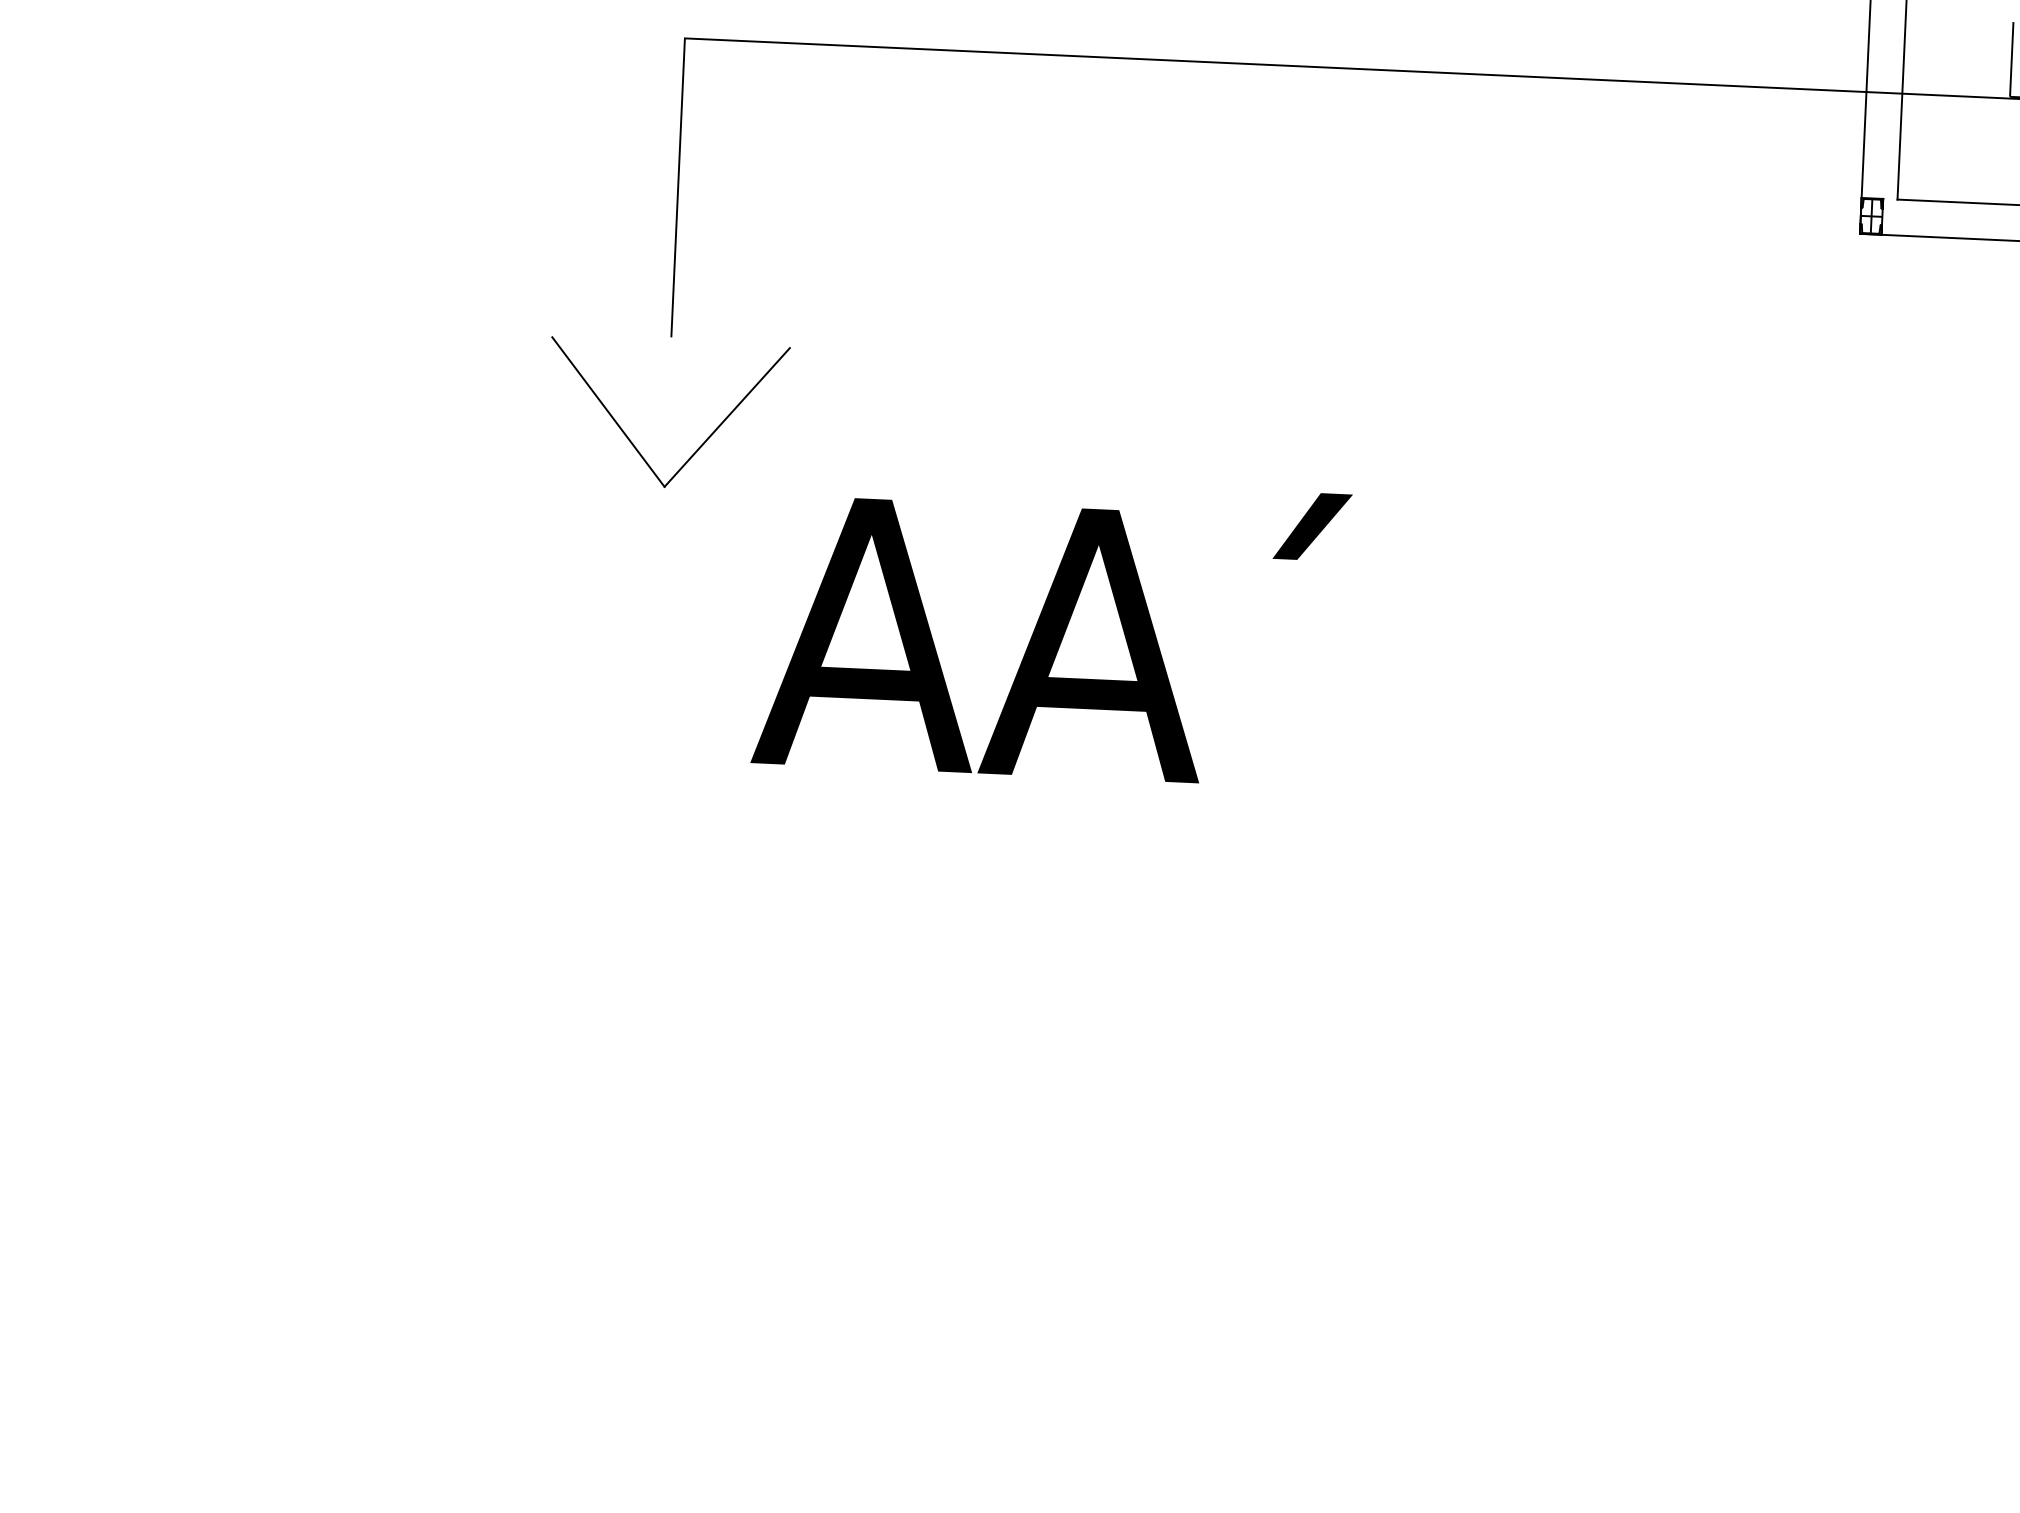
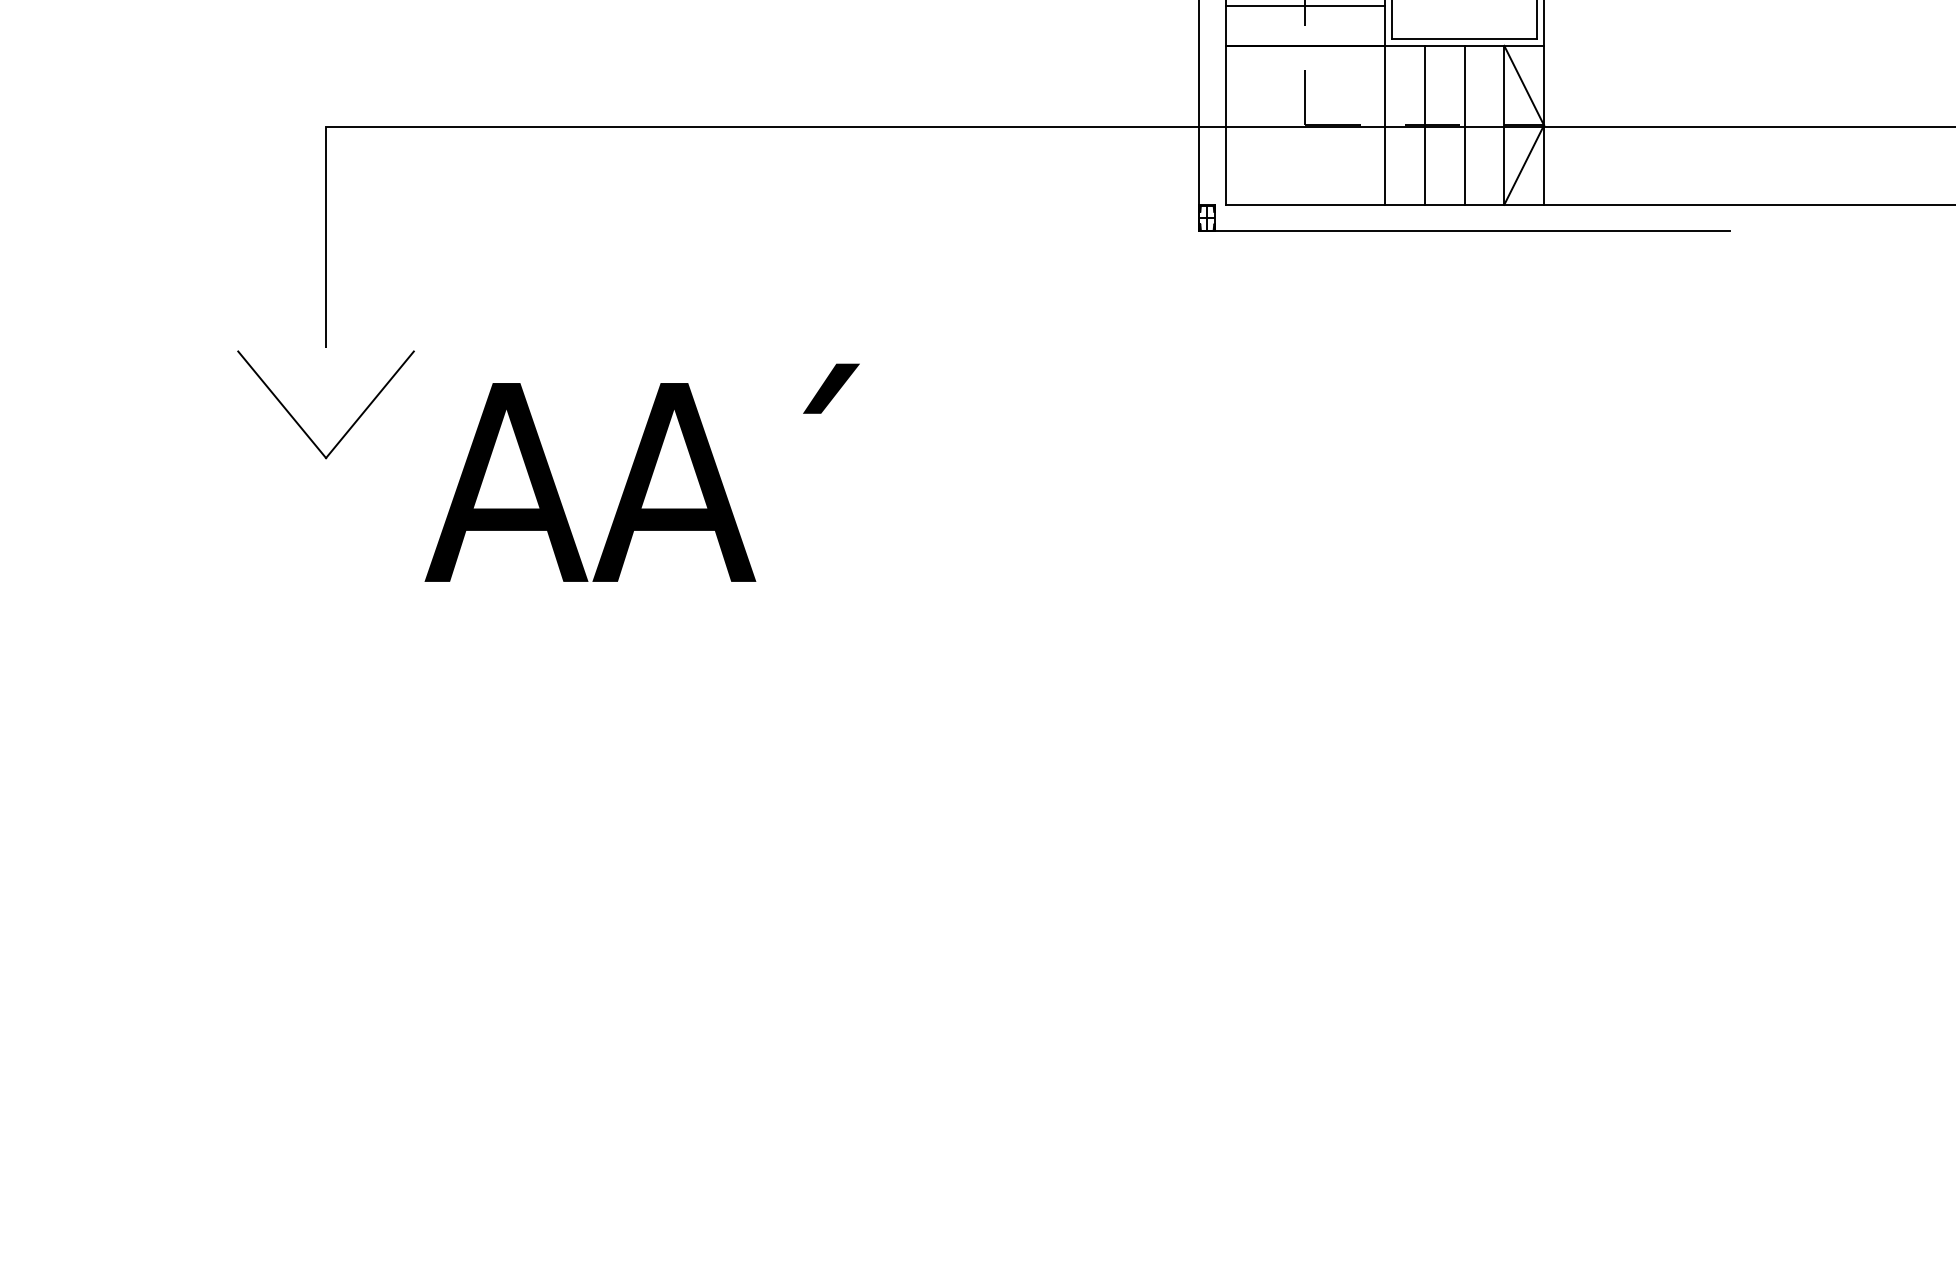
text: (1050, 628) -> (641, 472), moved

